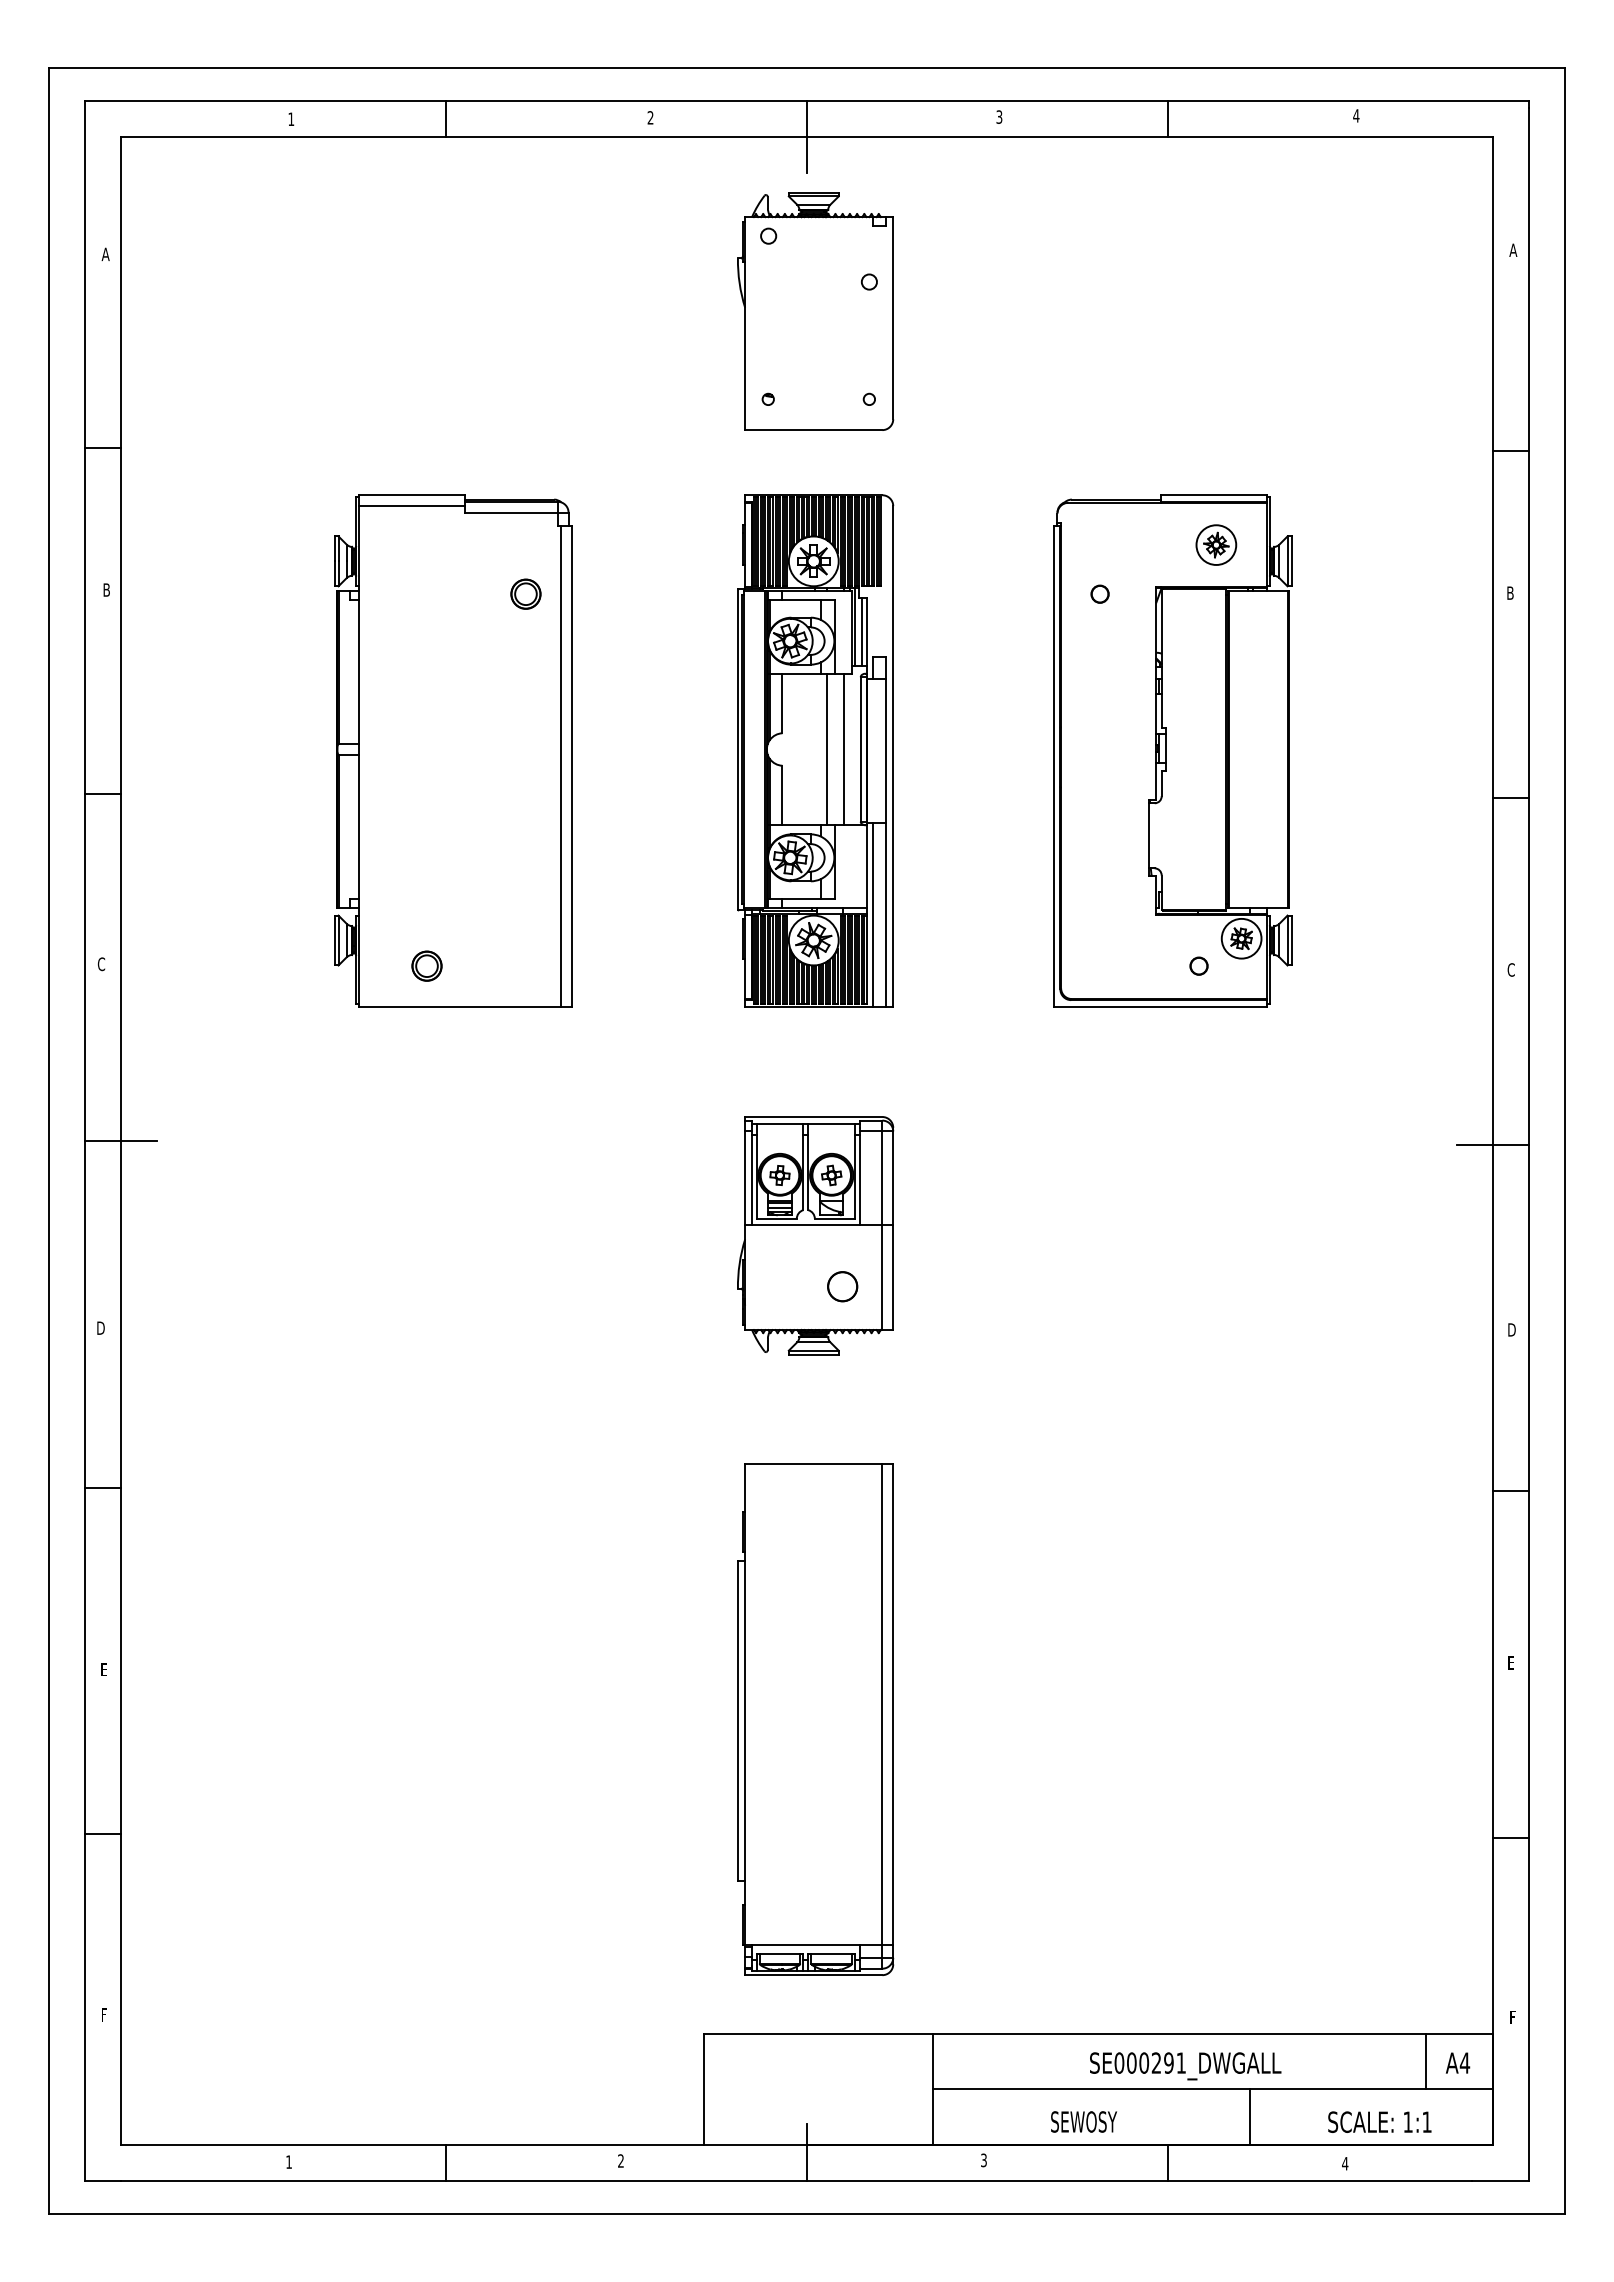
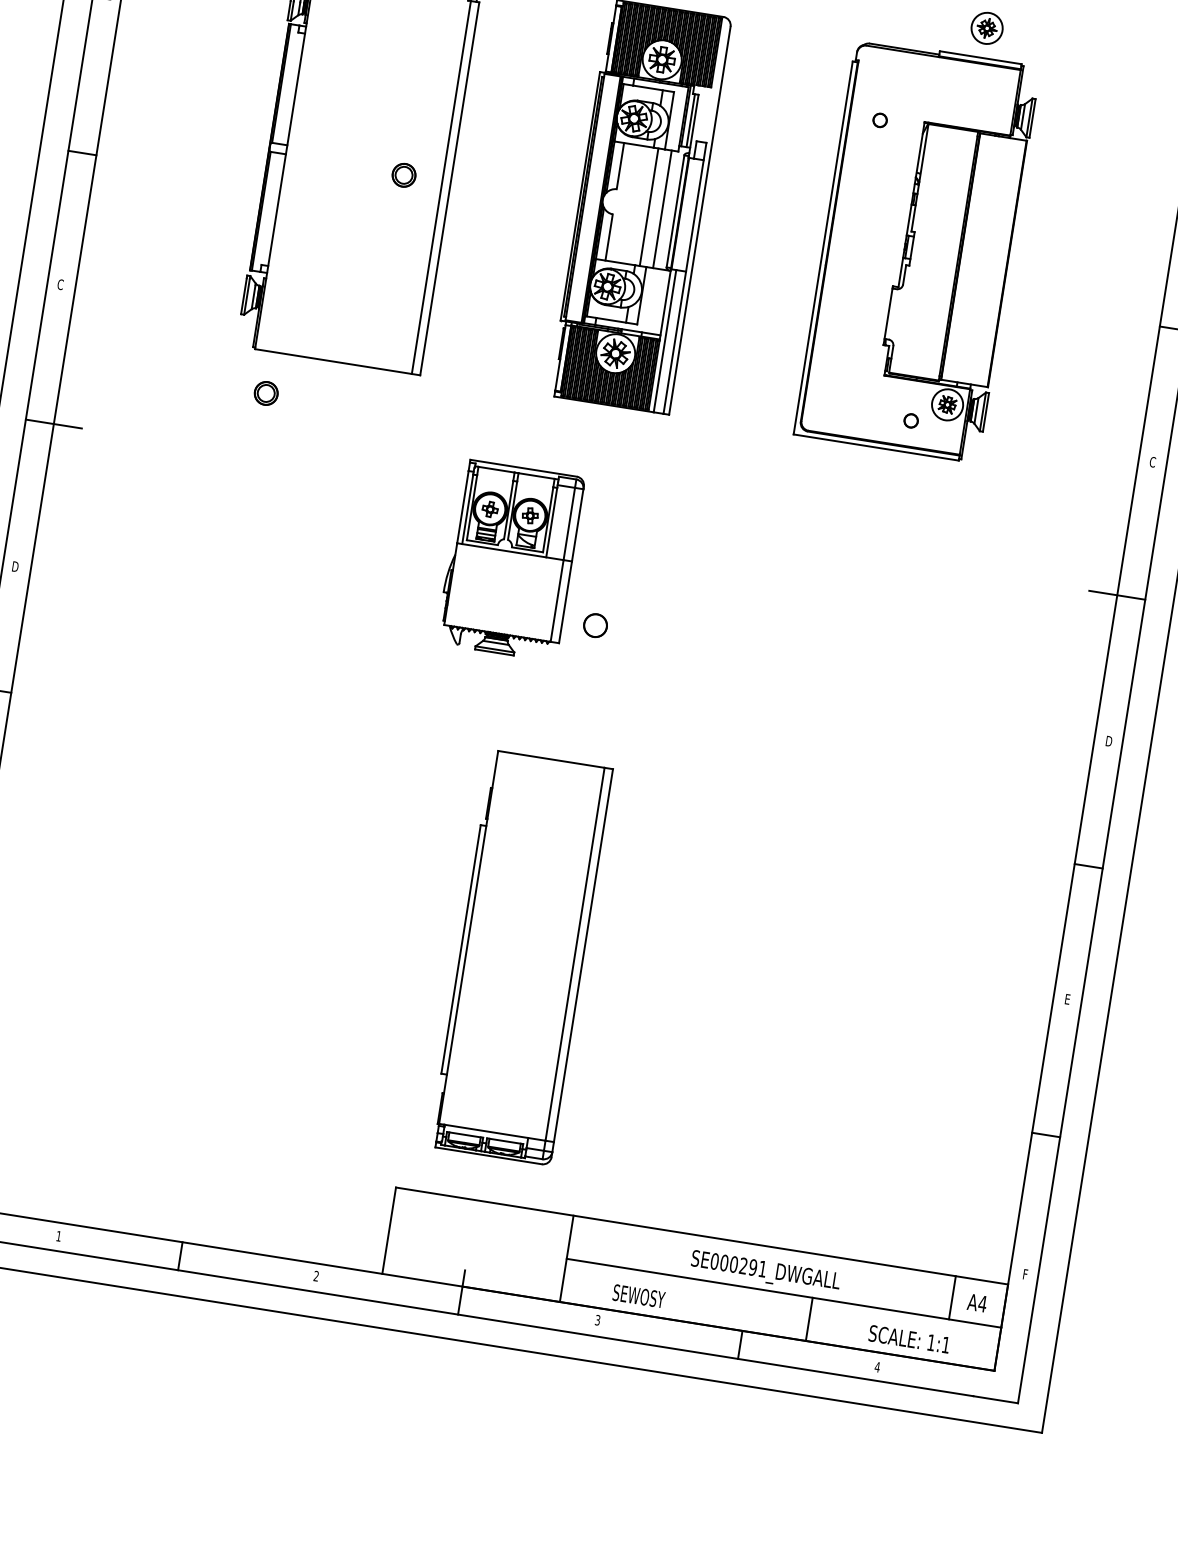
part: (1216, 544) -> (987, 27), moved
part: (525, 593) -> (403, 174), moved
part: (426, 965) -> (265, 392), moved
part: (815, 1235) -> (510, 560), moved
text: (1084, 2121) -> (639, 1295), moved

